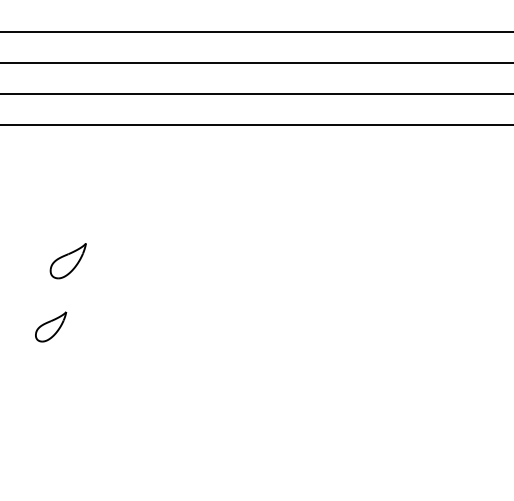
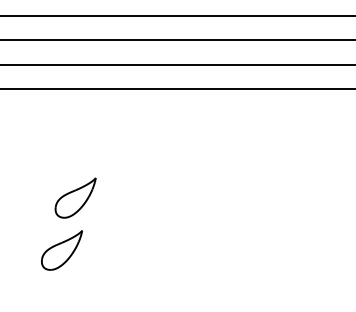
part: (68, 260) -> (75, 197), size x1.43
part: (50, 326) -> (61, 250), size x1.67

